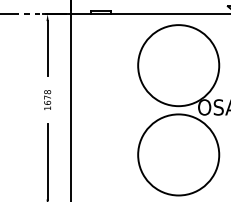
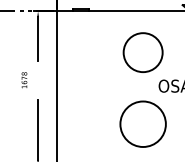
circle: (178, 65) -> (143, 52), size x0.6
text: (47, 99) -> (24, 79), moved
circle: (178, 154) -> (143, 123), size x0.7

